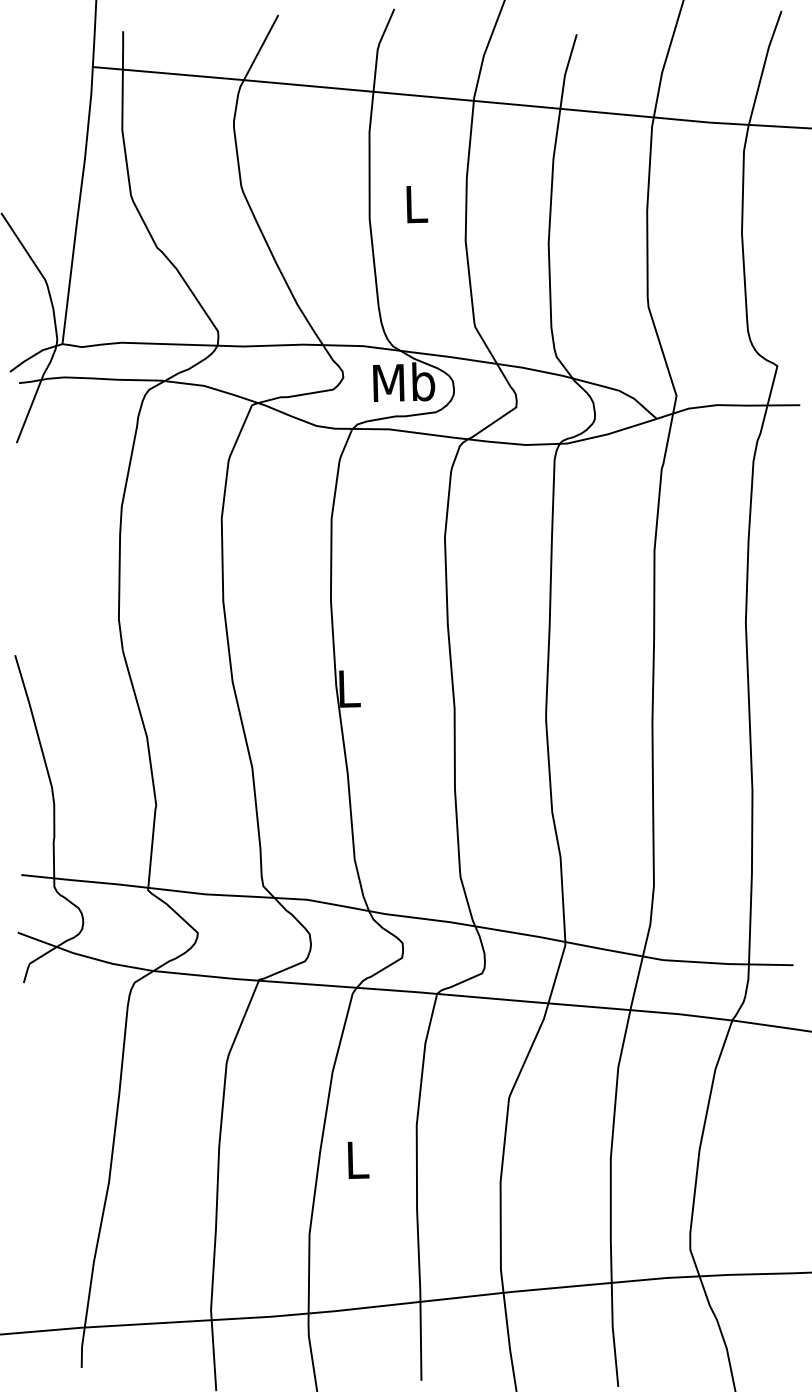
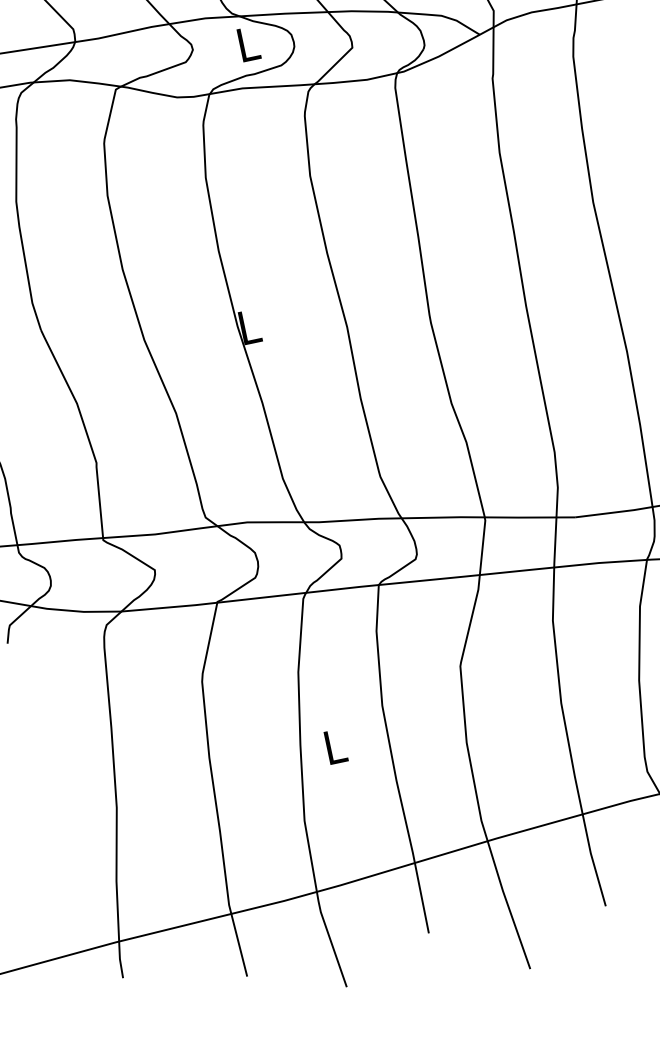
text: (404, 381) -> (248, 43), Mb -> L

